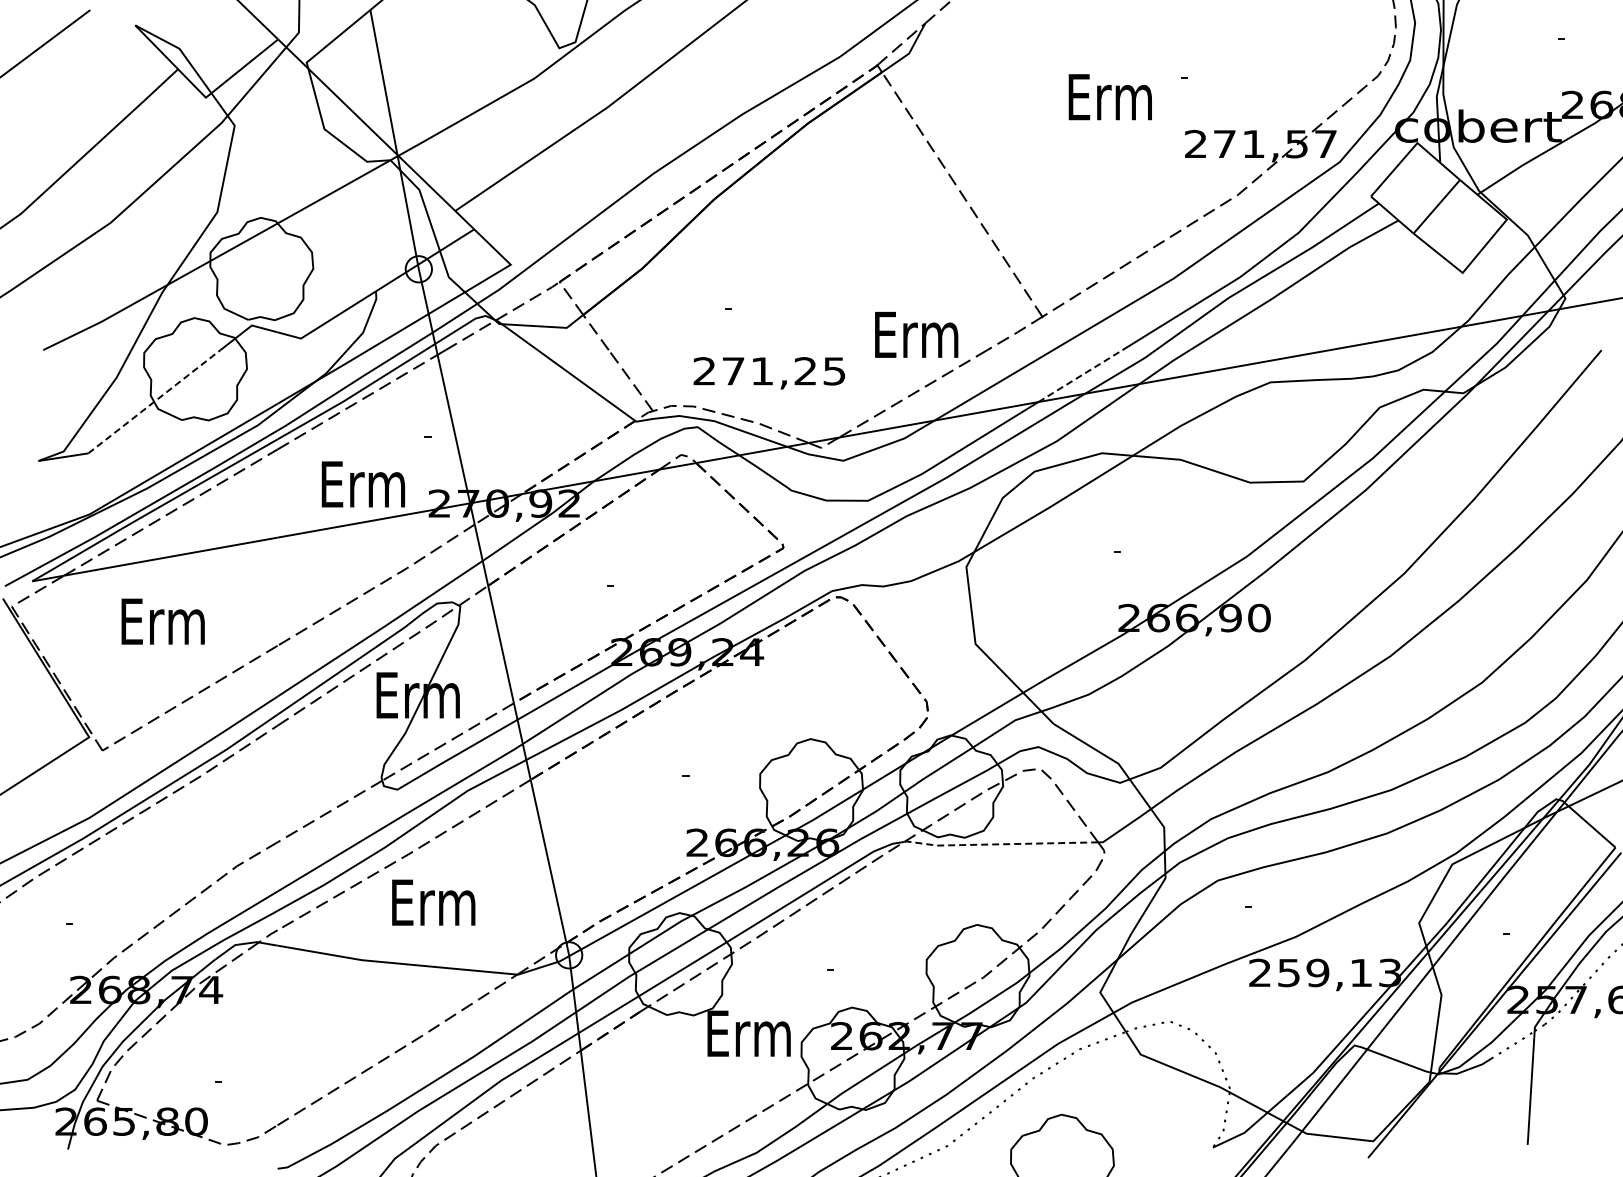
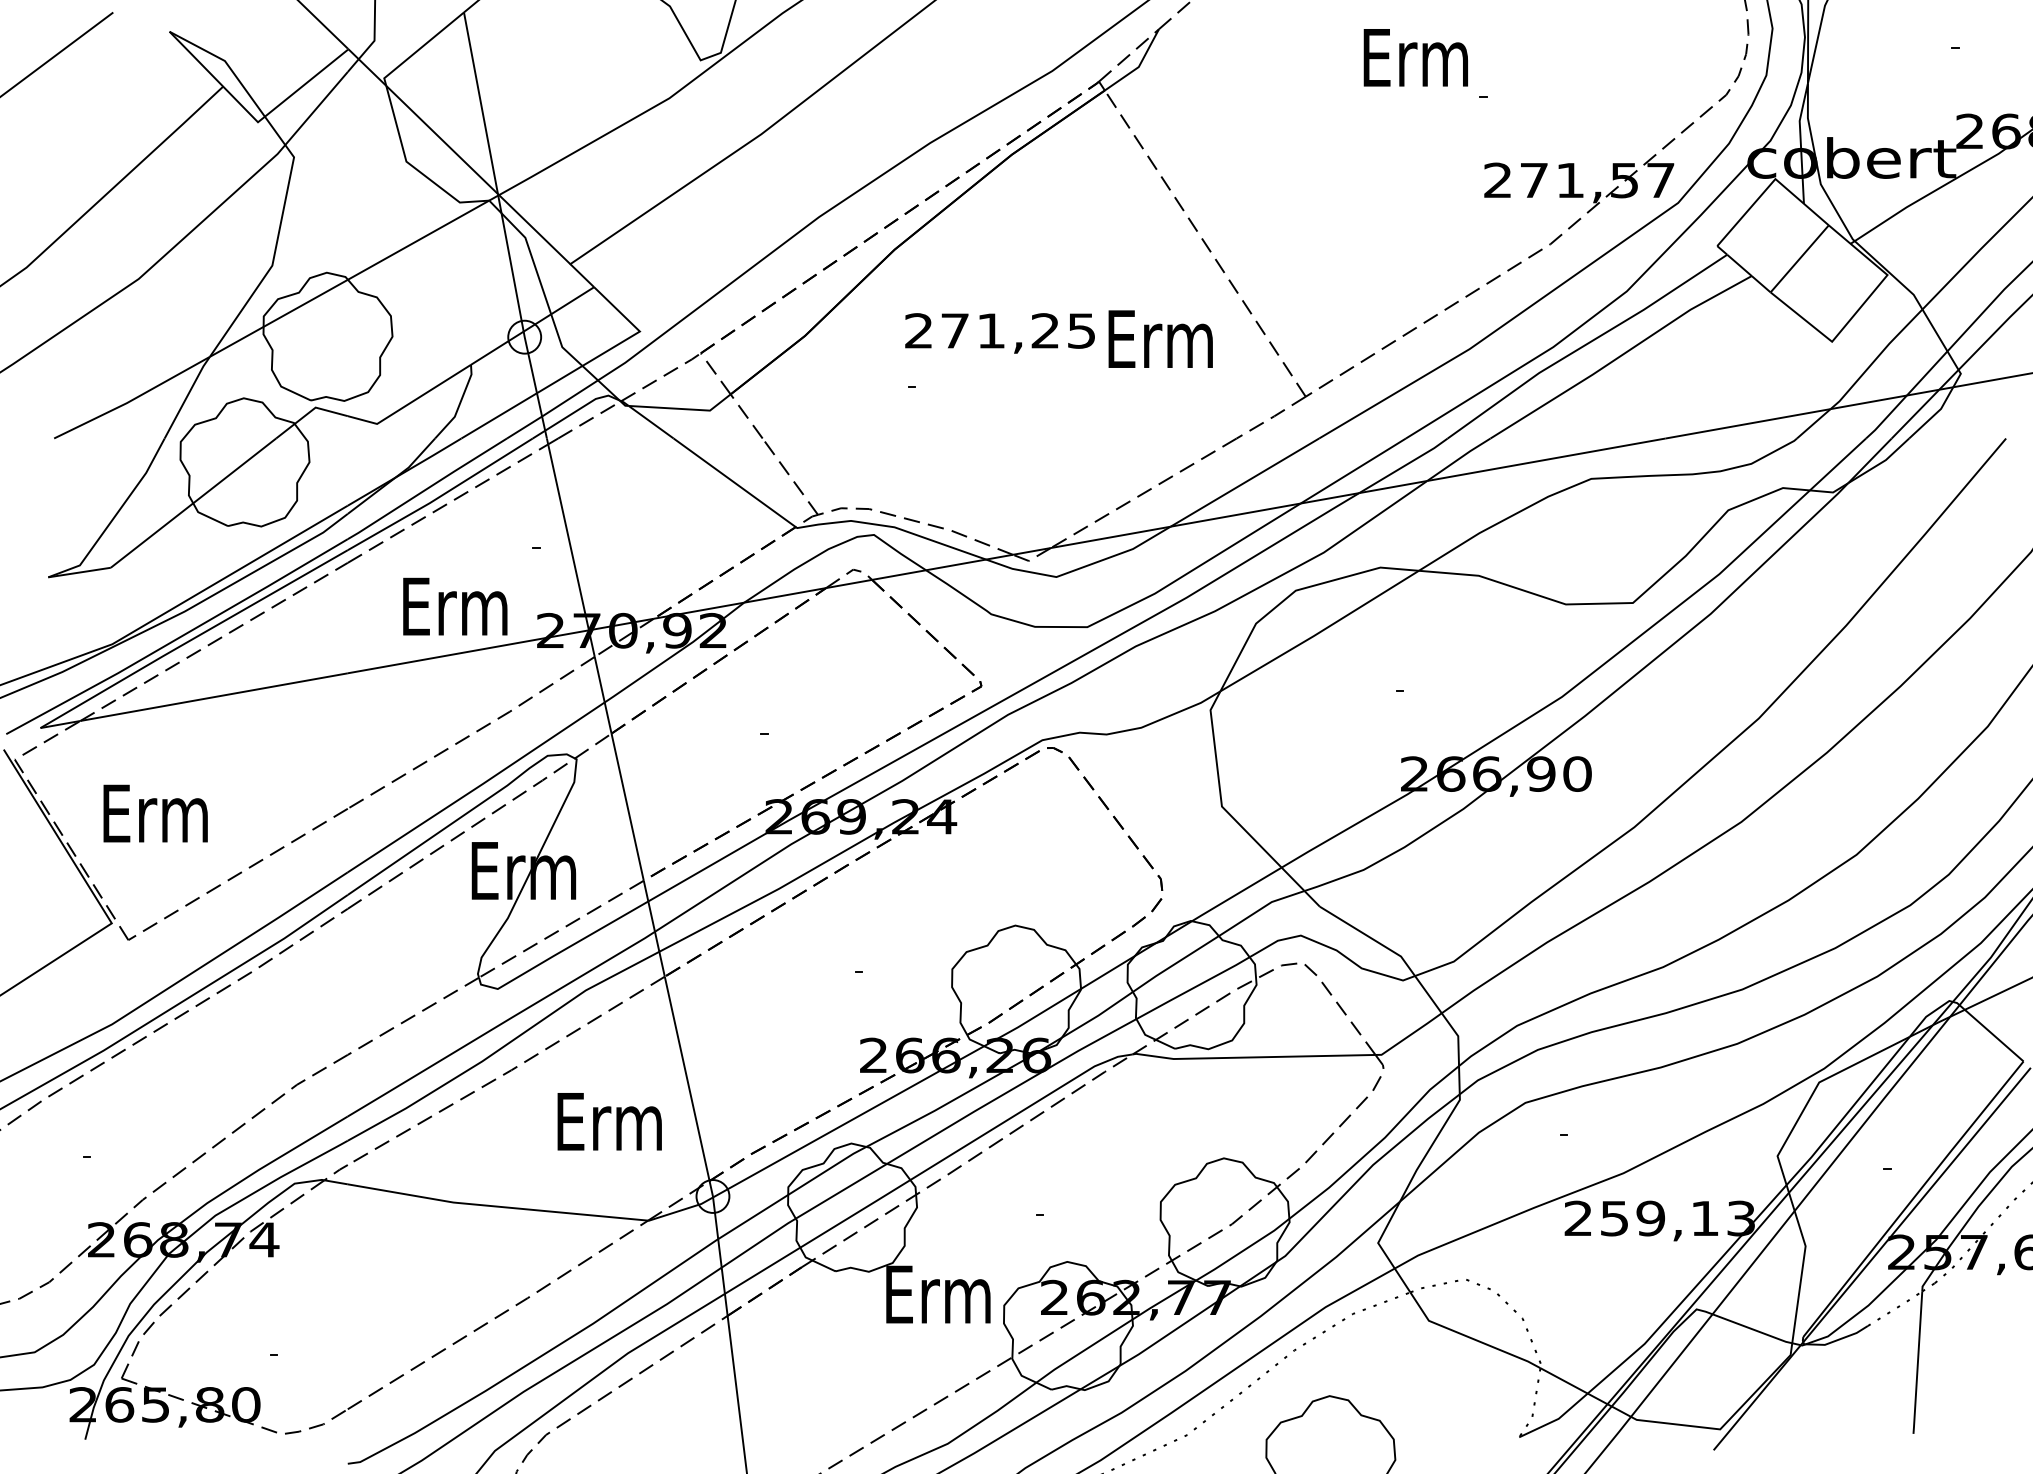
text: (1109, 97) -> (1414, 58), moved
text: (916, 334) -> (1160, 338), moved
text: (769, 373) -> (1000, 333), moved
line: (1081, 375) -> (1354, 470), dashed -> solid
line: (154, 401) -> (193, 502), dashed -> solid
text: (162, 621) -> (154, 813), moved
line: (999, 844) -> (1251, 1057), dashed -> solid
text: (433, 902) -> (609, 1121), moved

